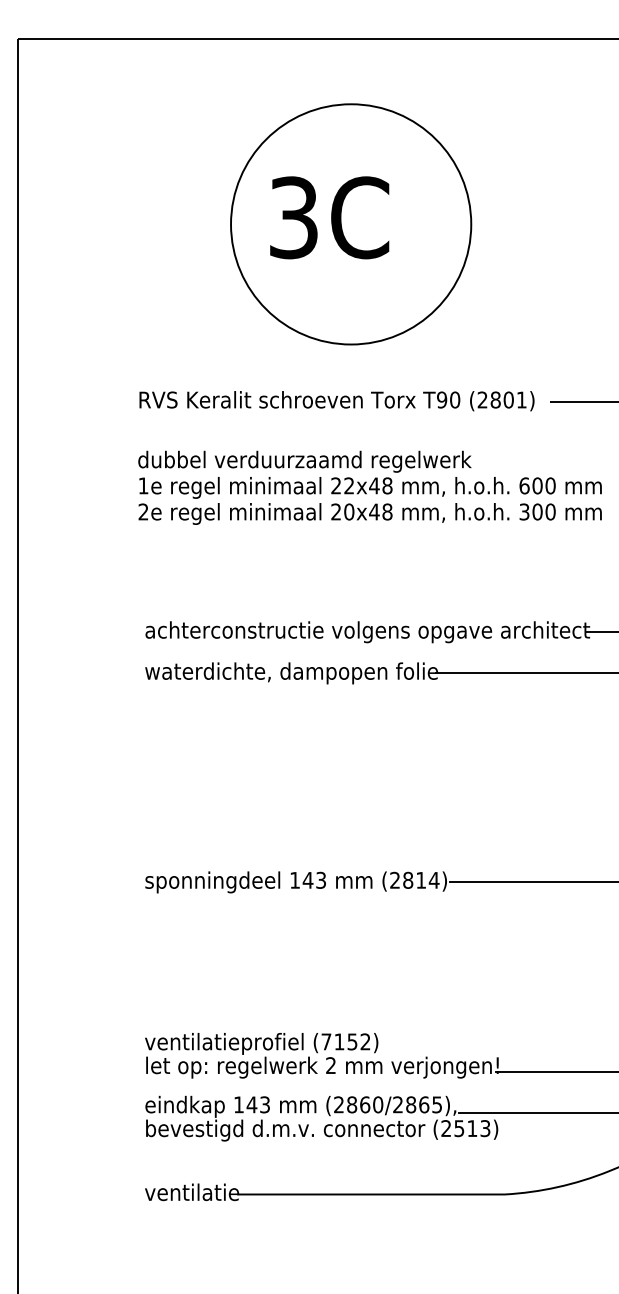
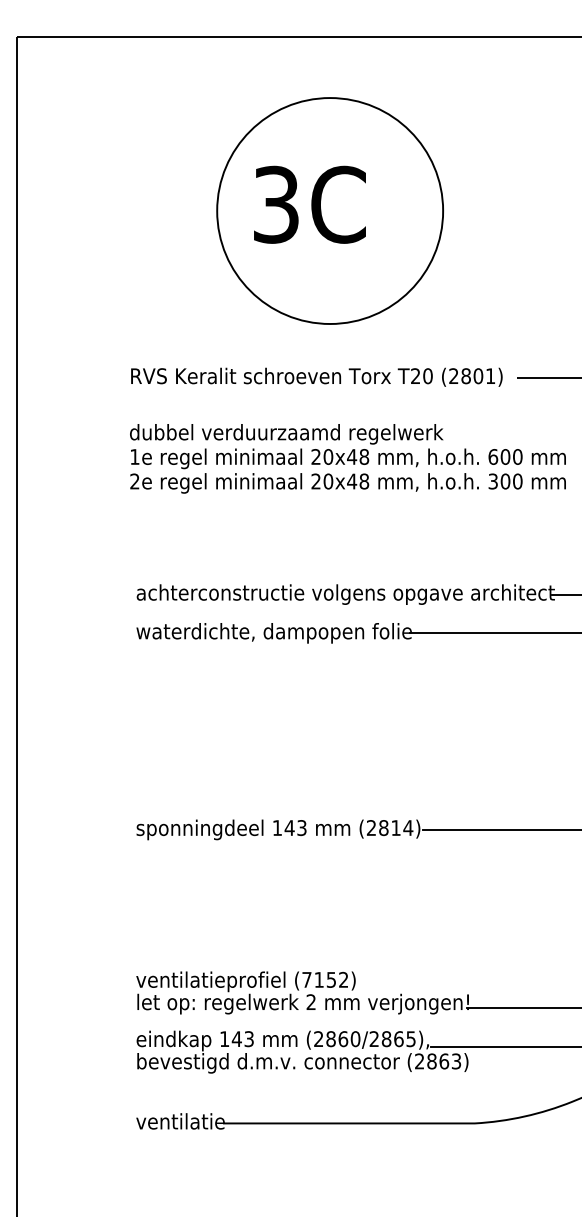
text: (441, 400) -> (415, 376), T90 -> T20
text: (349, 485) -> (328, 456), 22x48 -> 20x48
text: (466, 1128) -> (438, 1061), (2513) -> (2863)

